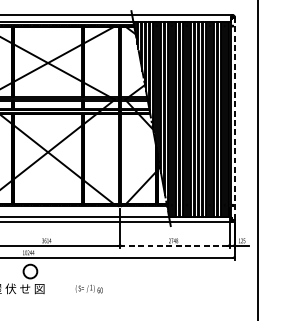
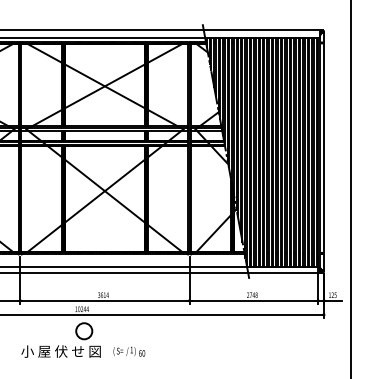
line: (234, 118) -> (324, 151), dashed -> solid
line: (174, 245) -> (253, 300), dashed -> solid
text: (89, 288) -> (129, 351), moved

